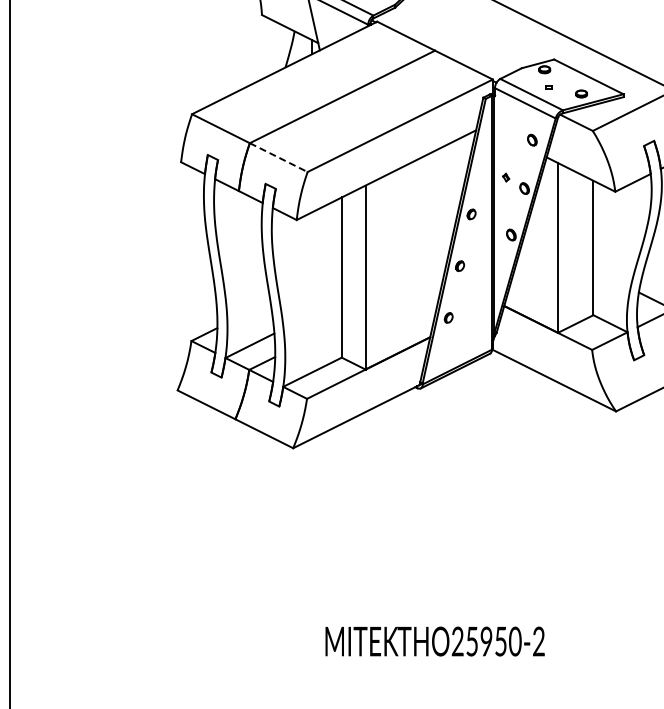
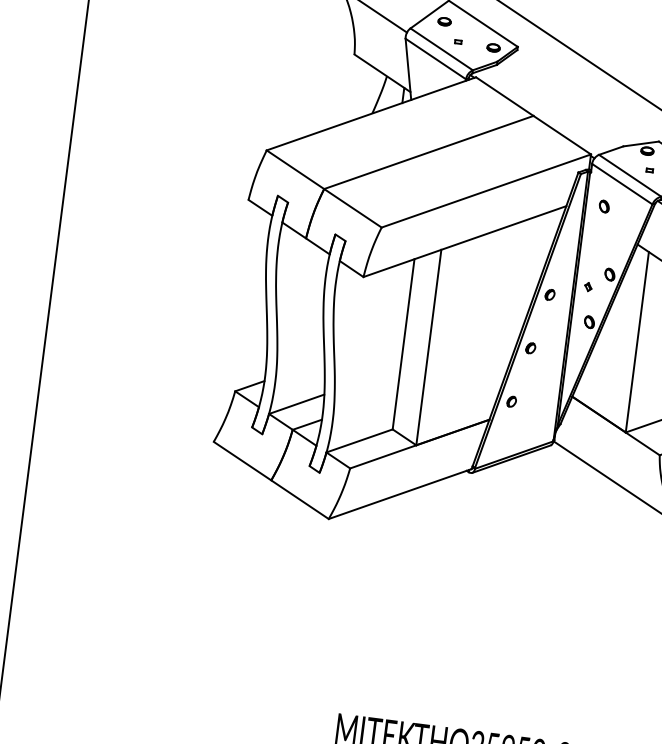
part: (532, 139) -> (604, 205), moved
line: (279, 157) -> (353, 208), dashed -> solid
part: (506, 177) -> (588, 286), moved

